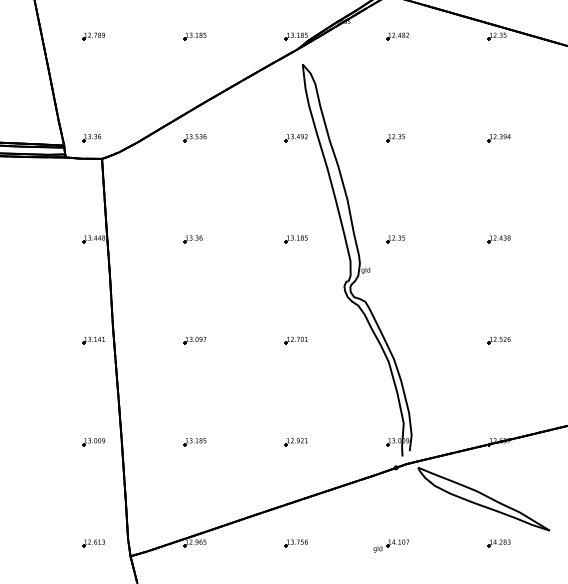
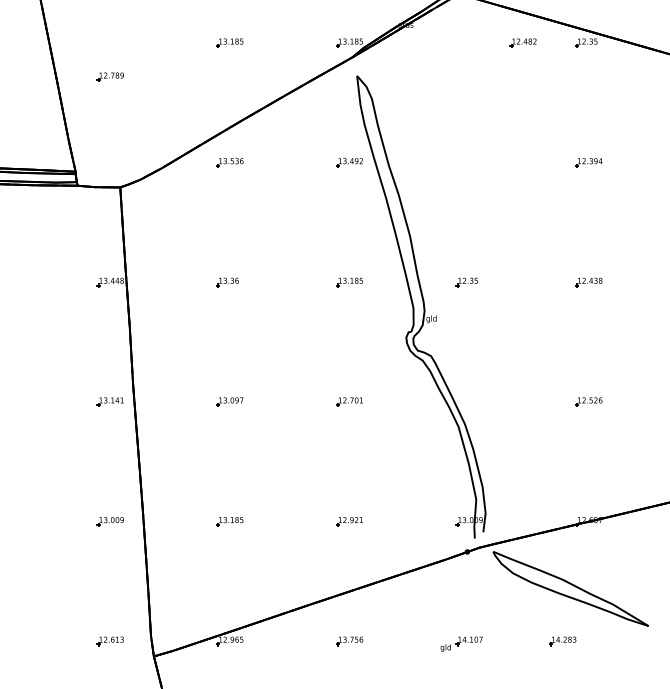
part: (92, 36) -> (109, 76), moved
part: (397, 36) -> (522, 42), moved
part: (91, 137) -> (107, 162), removed
part: (395, 137) -> (466, 162), removed
part: (498, 543) -> (562, 641), moved

